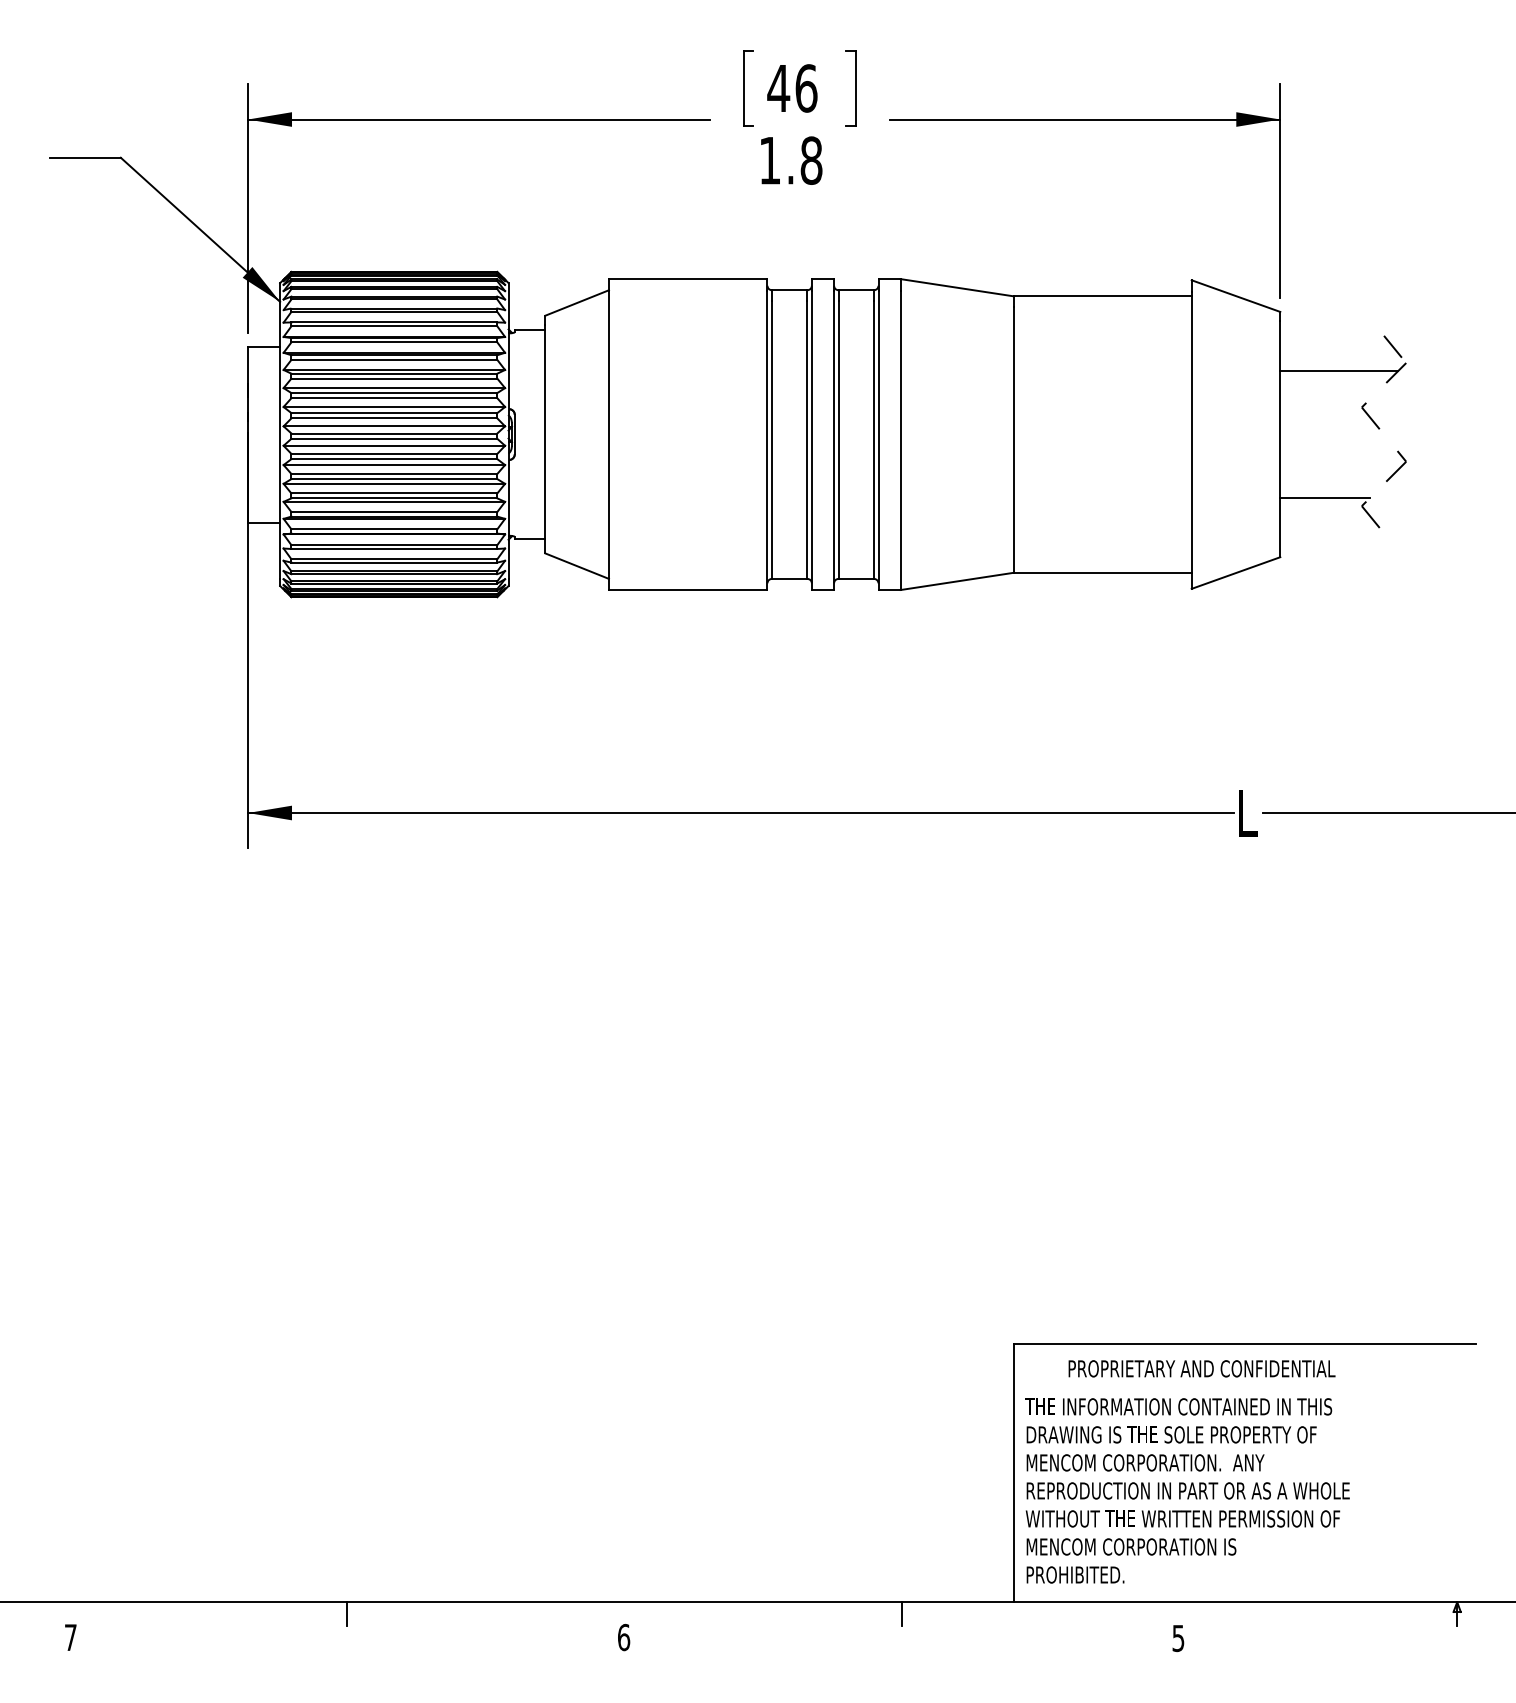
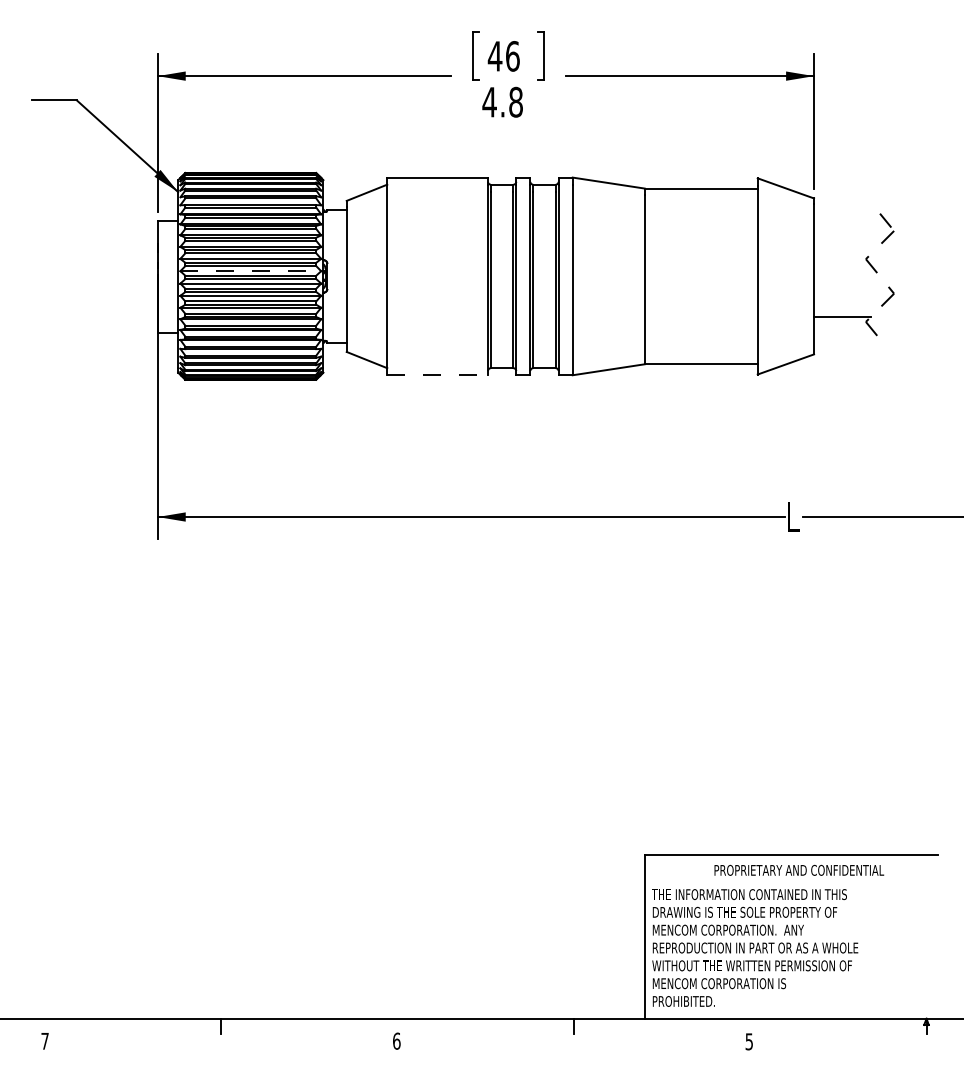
text: (769, 160) -> (489, 102), 1.8 -> 4.8
line: (1339, 371) -> (851, 236), removed
line: (395, 426) -> (251, 271), solid -> dashed
line: (689, 590) -> (438, 375), solid -> dashed
text: (1202, 1367) -> (799, 869), moved

